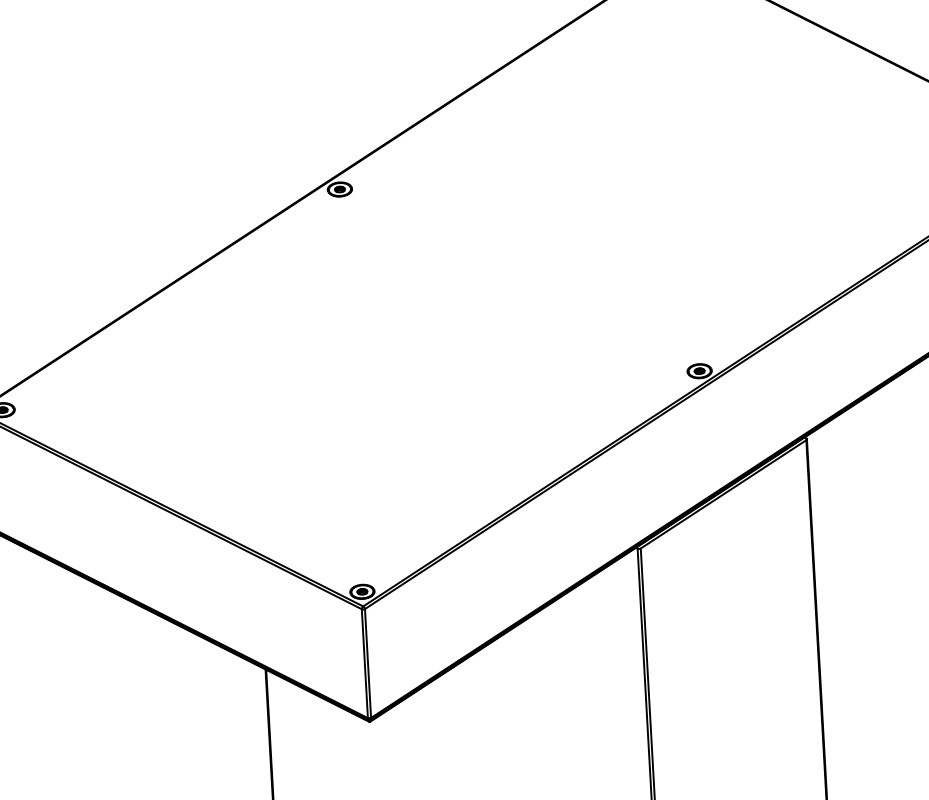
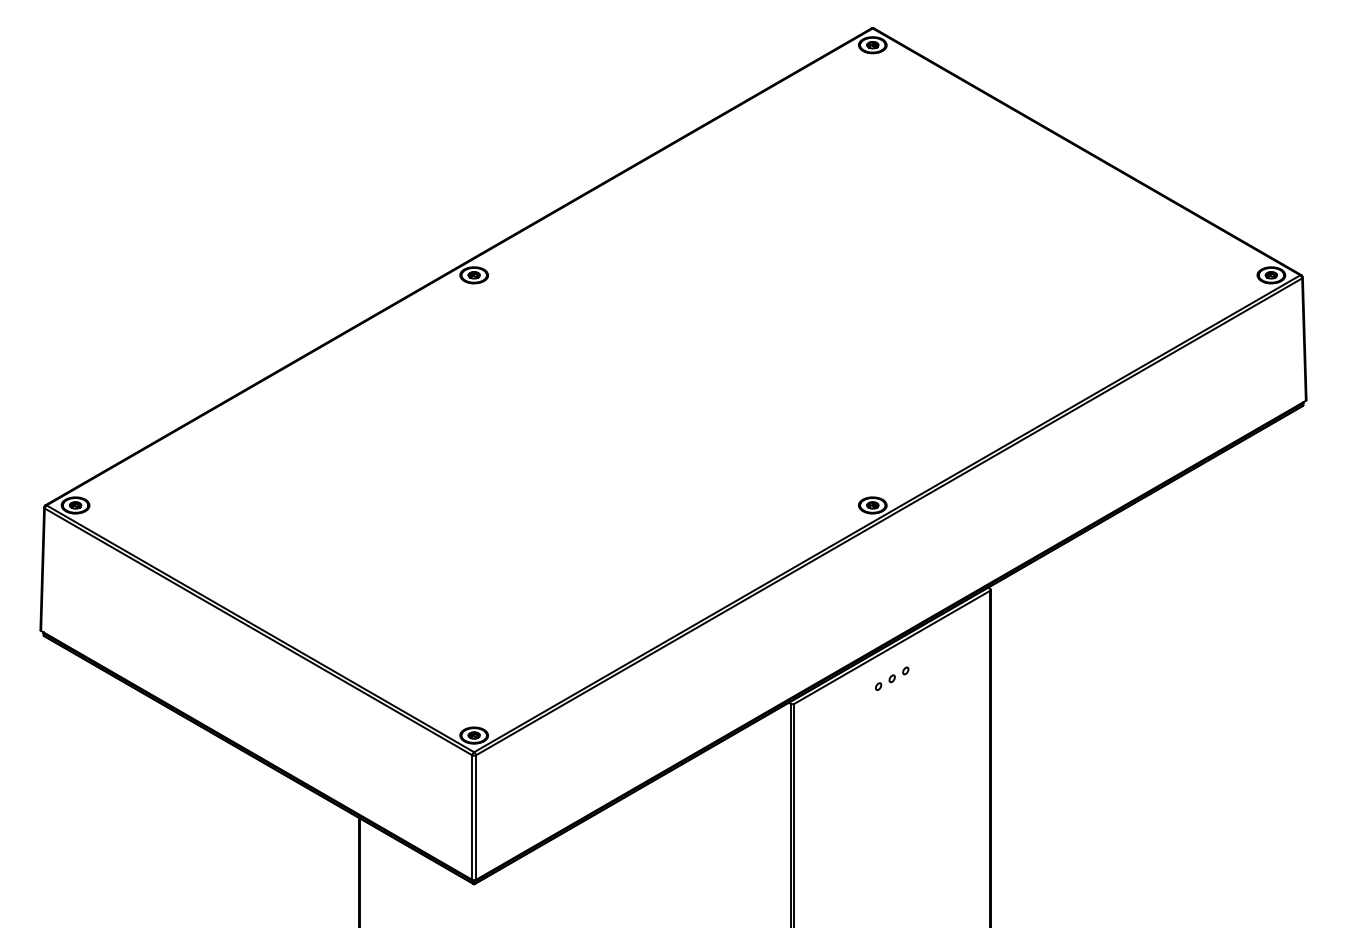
part: (725, 521) -> (892, 678), added

